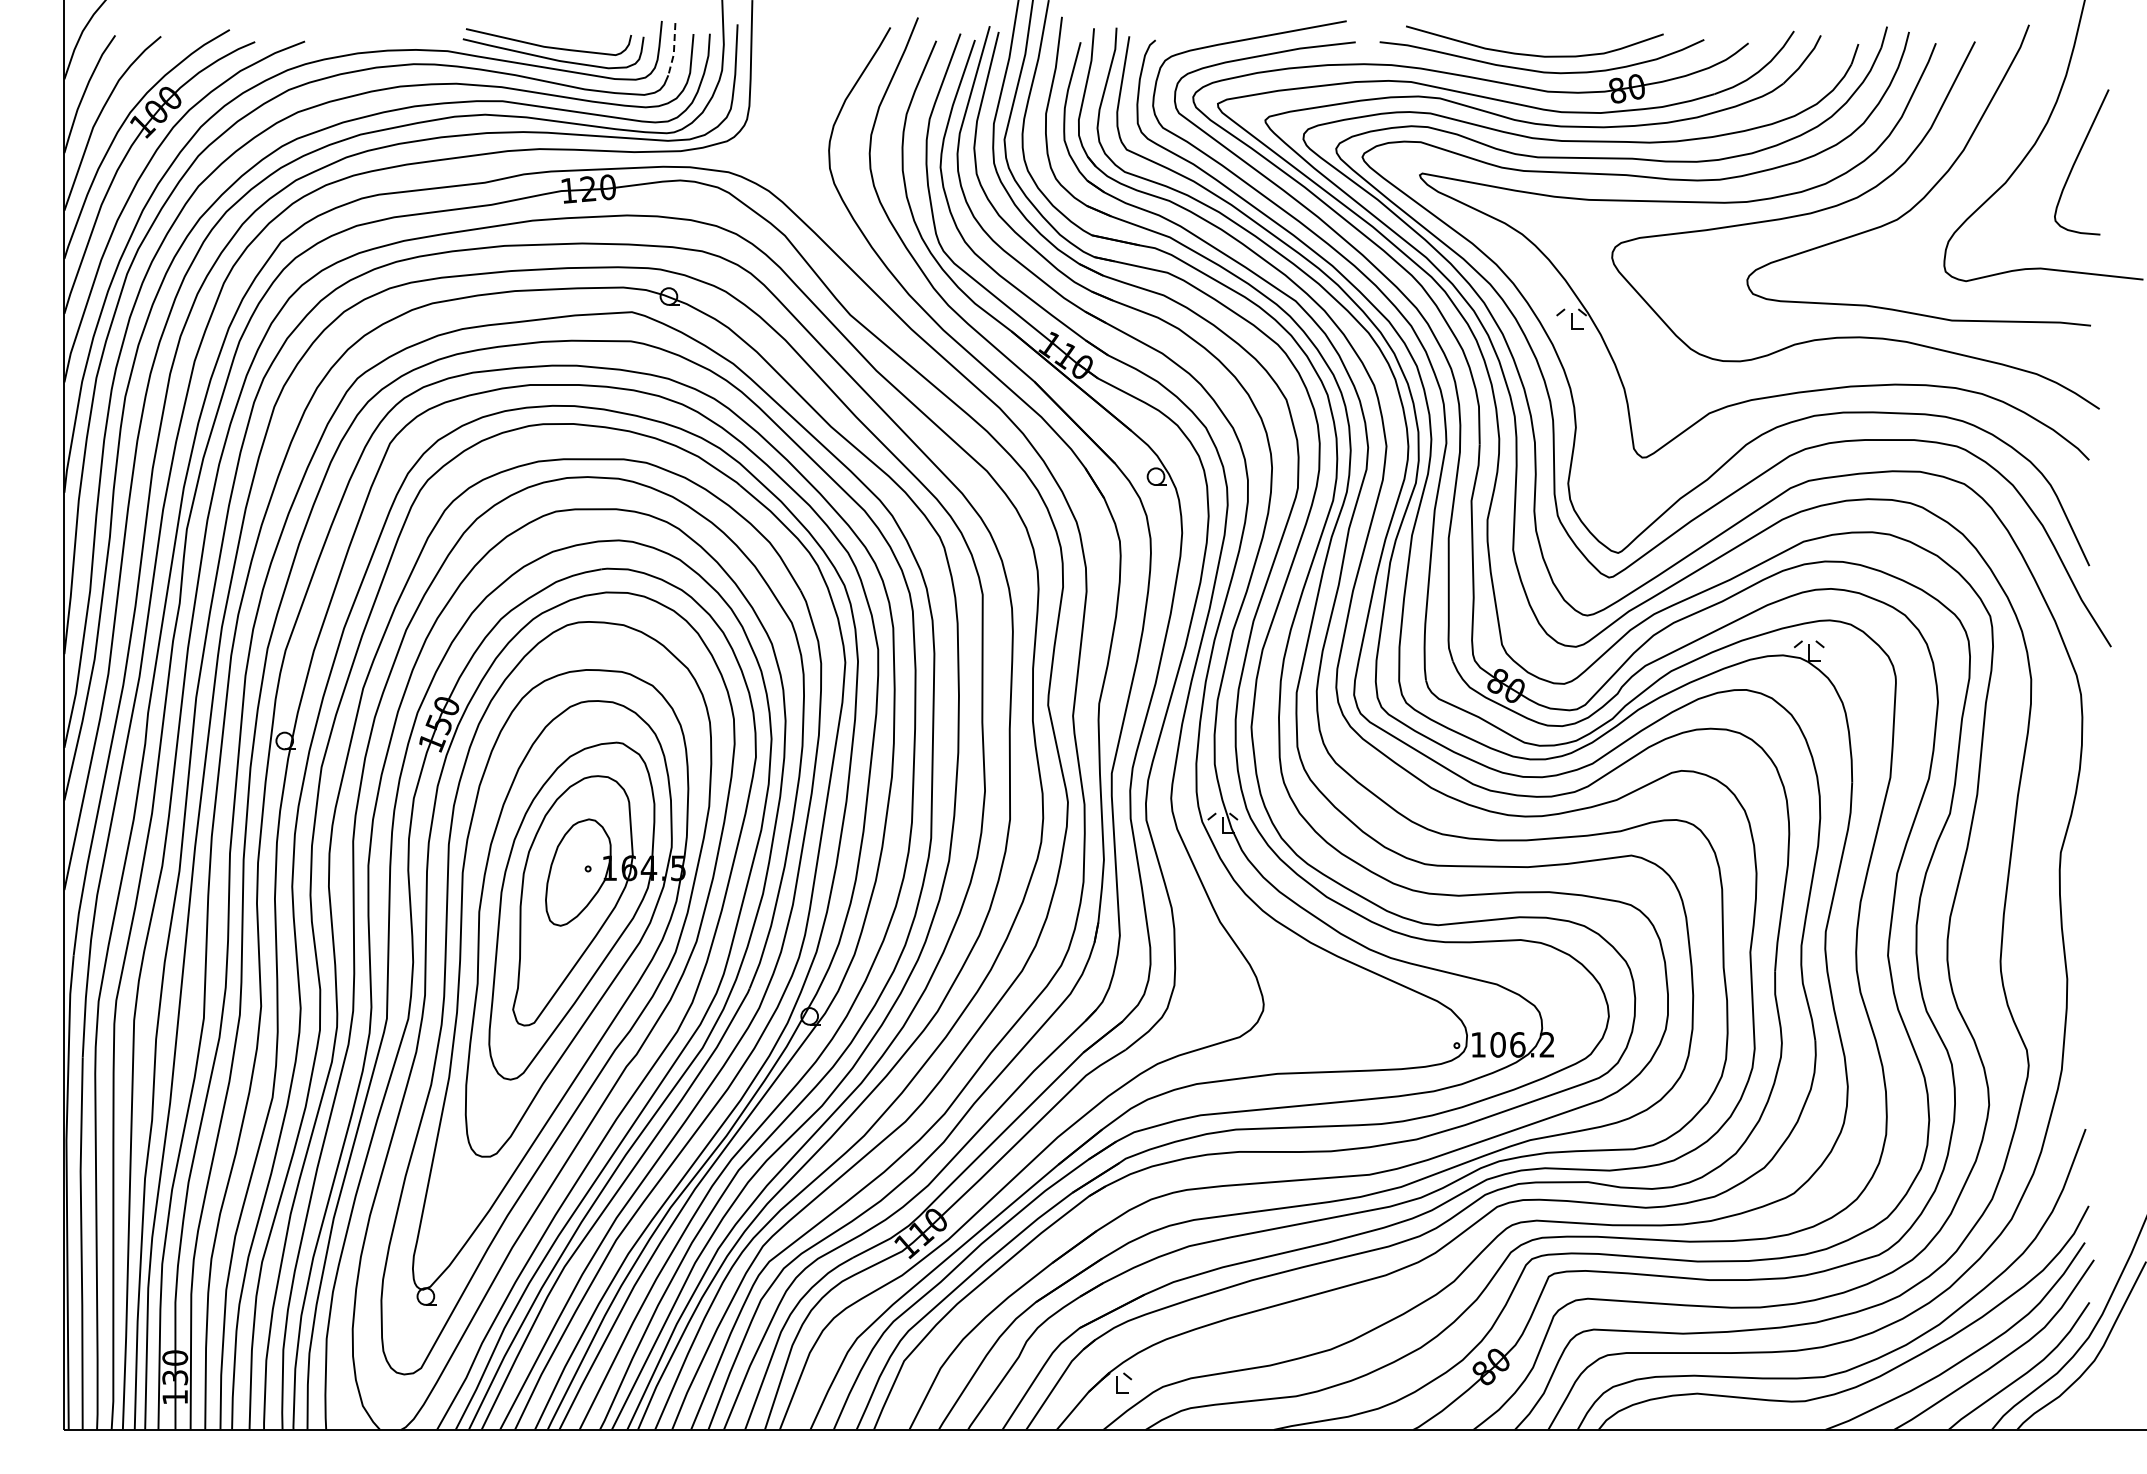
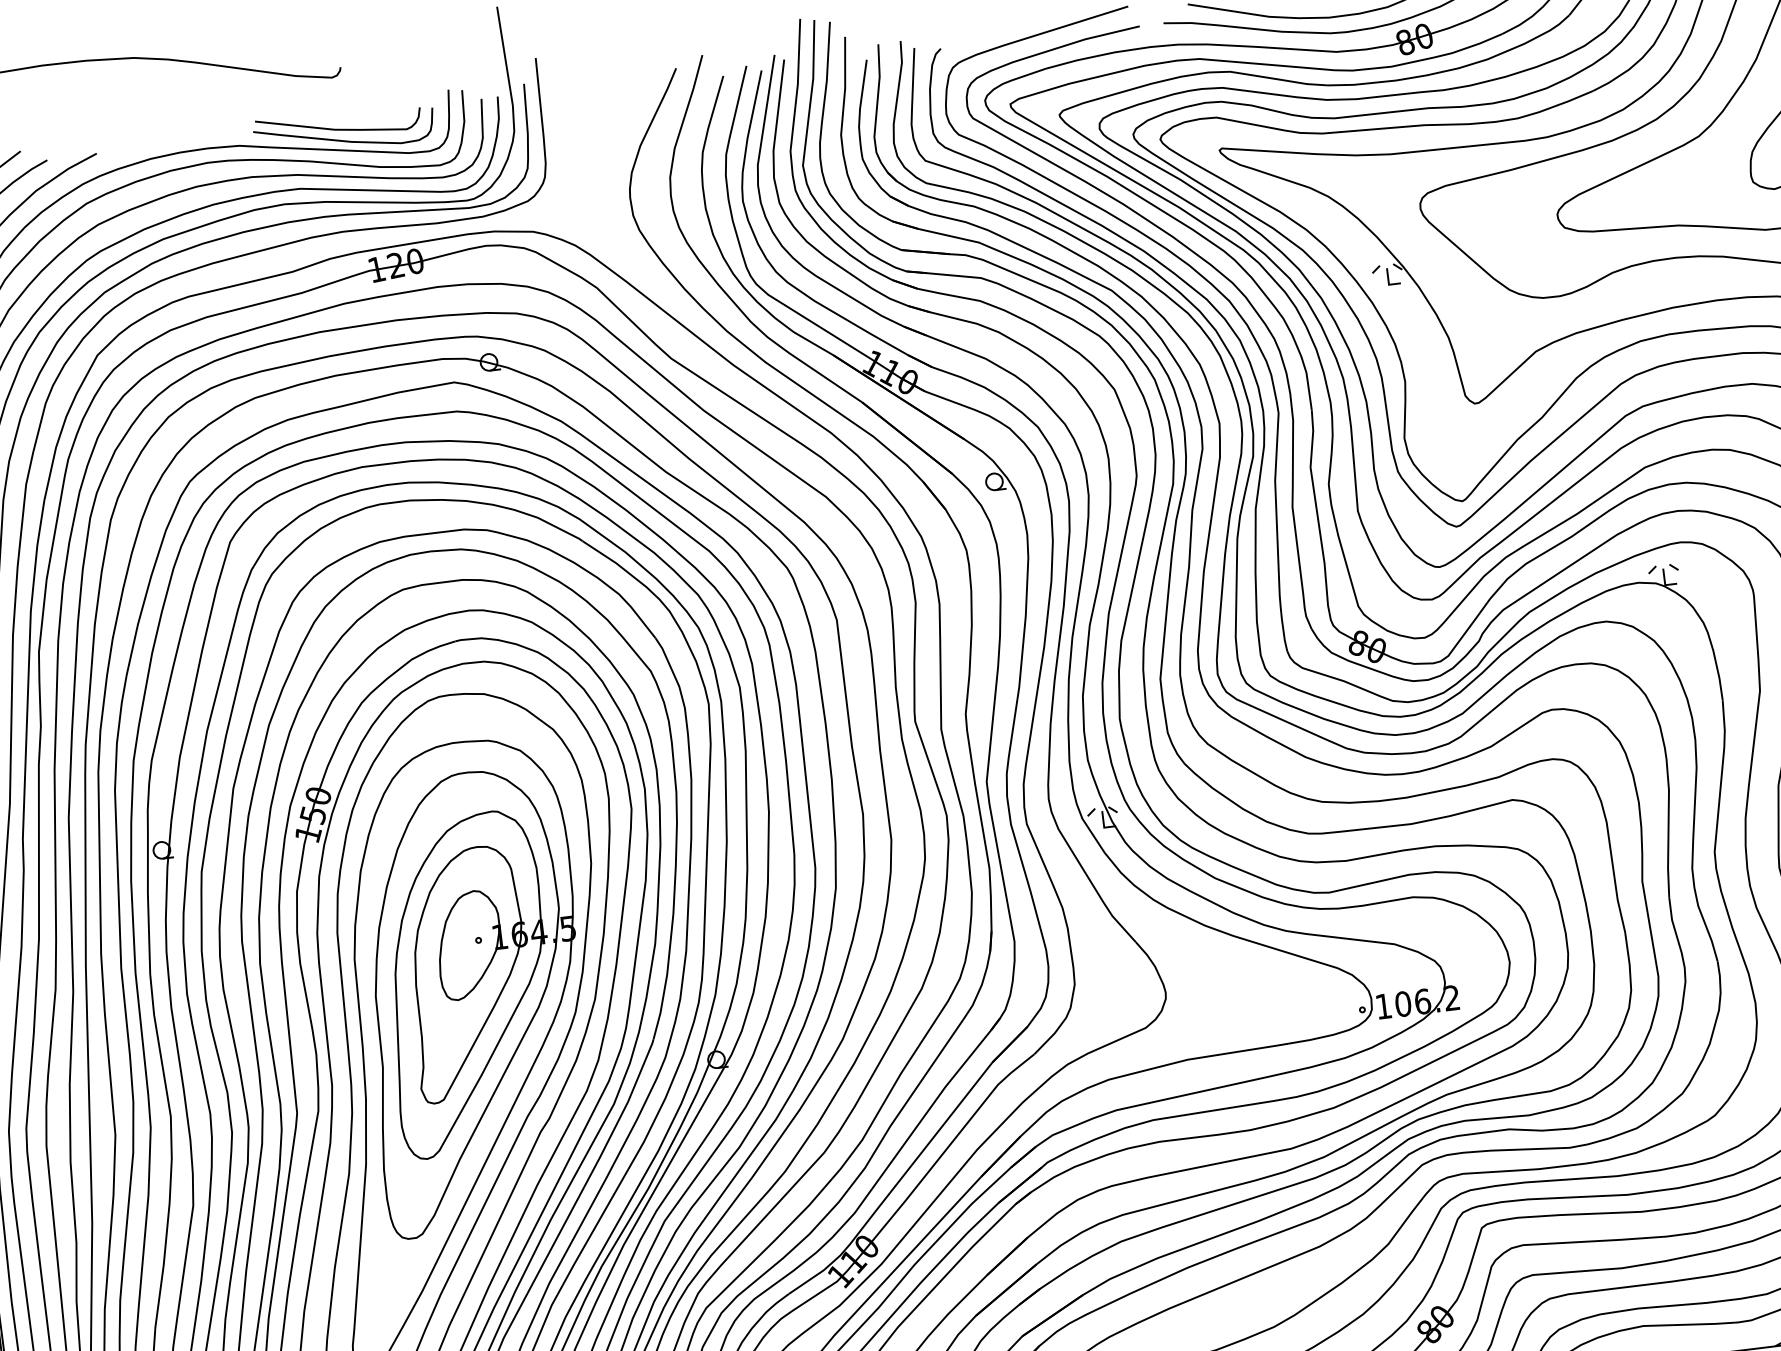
line: (674, 50) -> (464, 117), dashed -> solid

